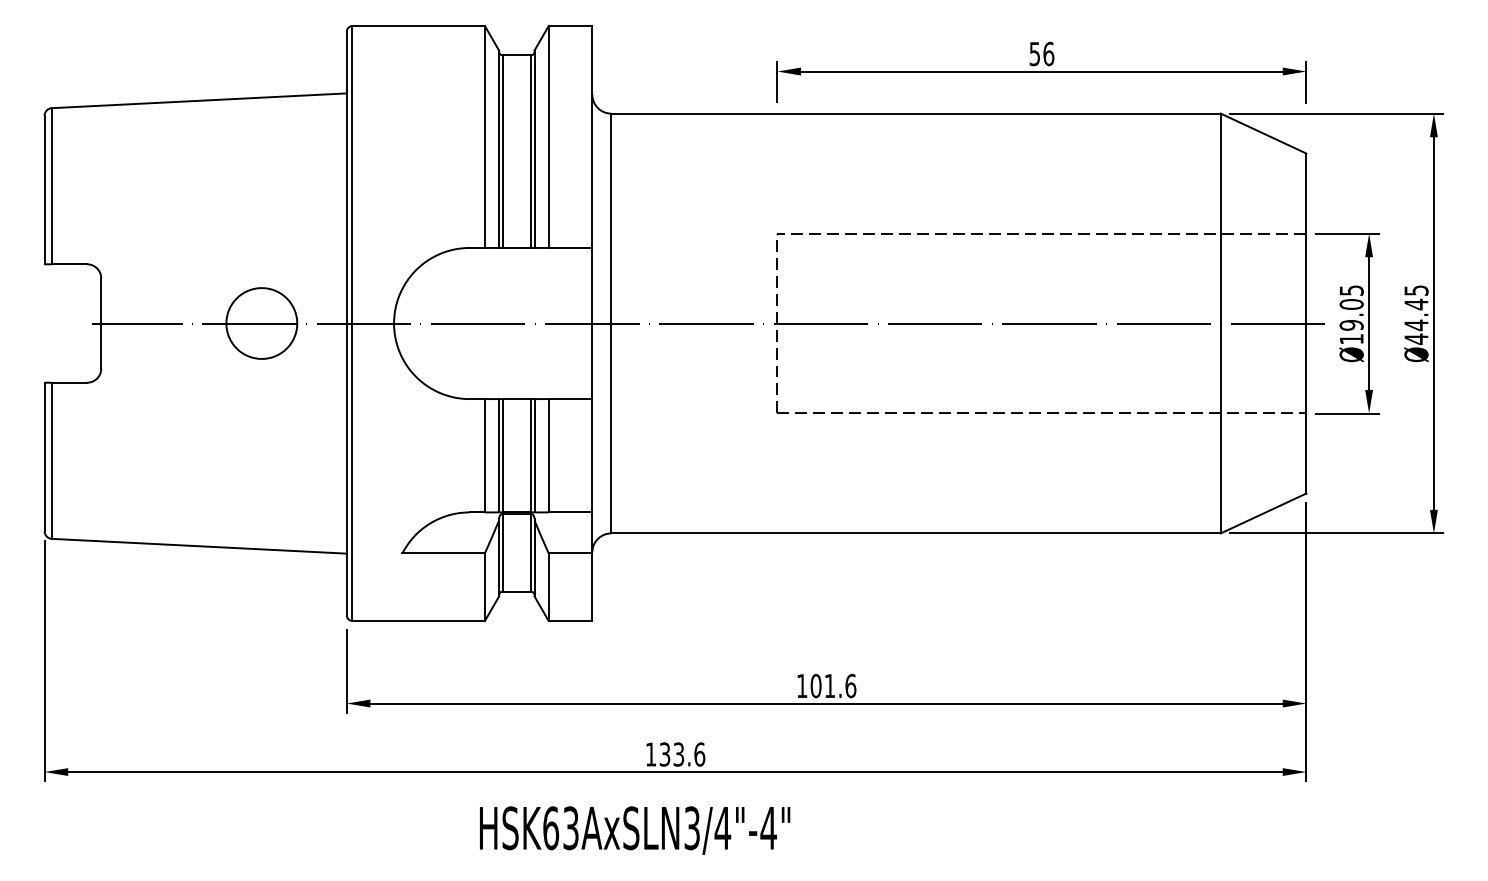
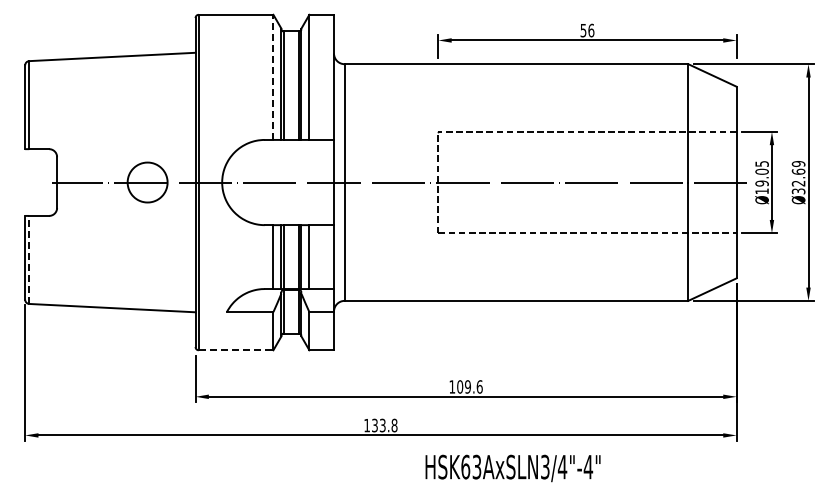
line: (485, 137) -> (273, 77), solid -> dashed
text: (1416, 314) -> (798, 177), Ø44.45 -> Ø32.69
line: (52, 460) -> (29, 259), solid -> dashed
line: (419, 621) -> (236, 350), solid -> dashed
text: (829, 685) -> (467, 386), 101.6 -> 109.6
text: (699, 754) -> (394, 425), 133.6 -> 133.8
text: (634, 830) -> (512, 468), moved

